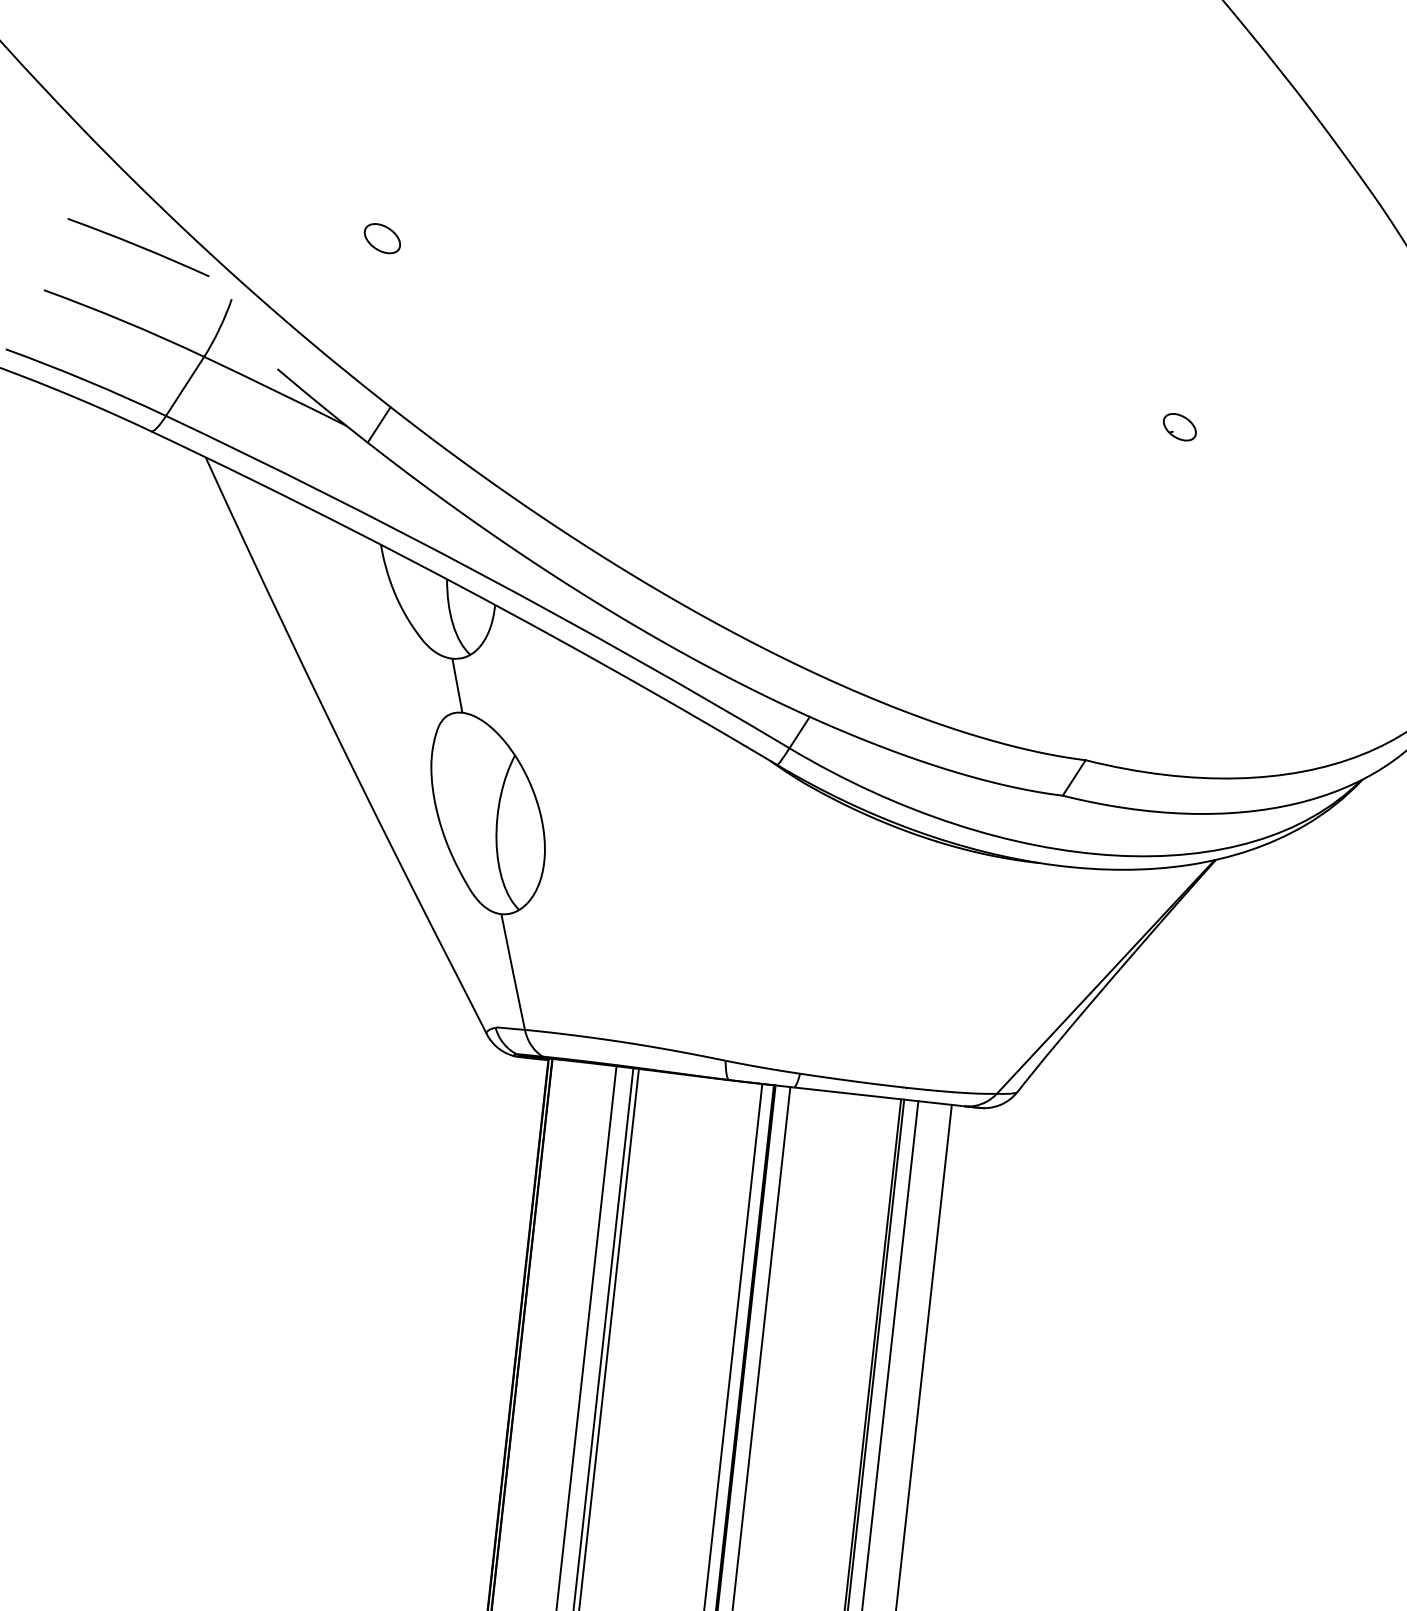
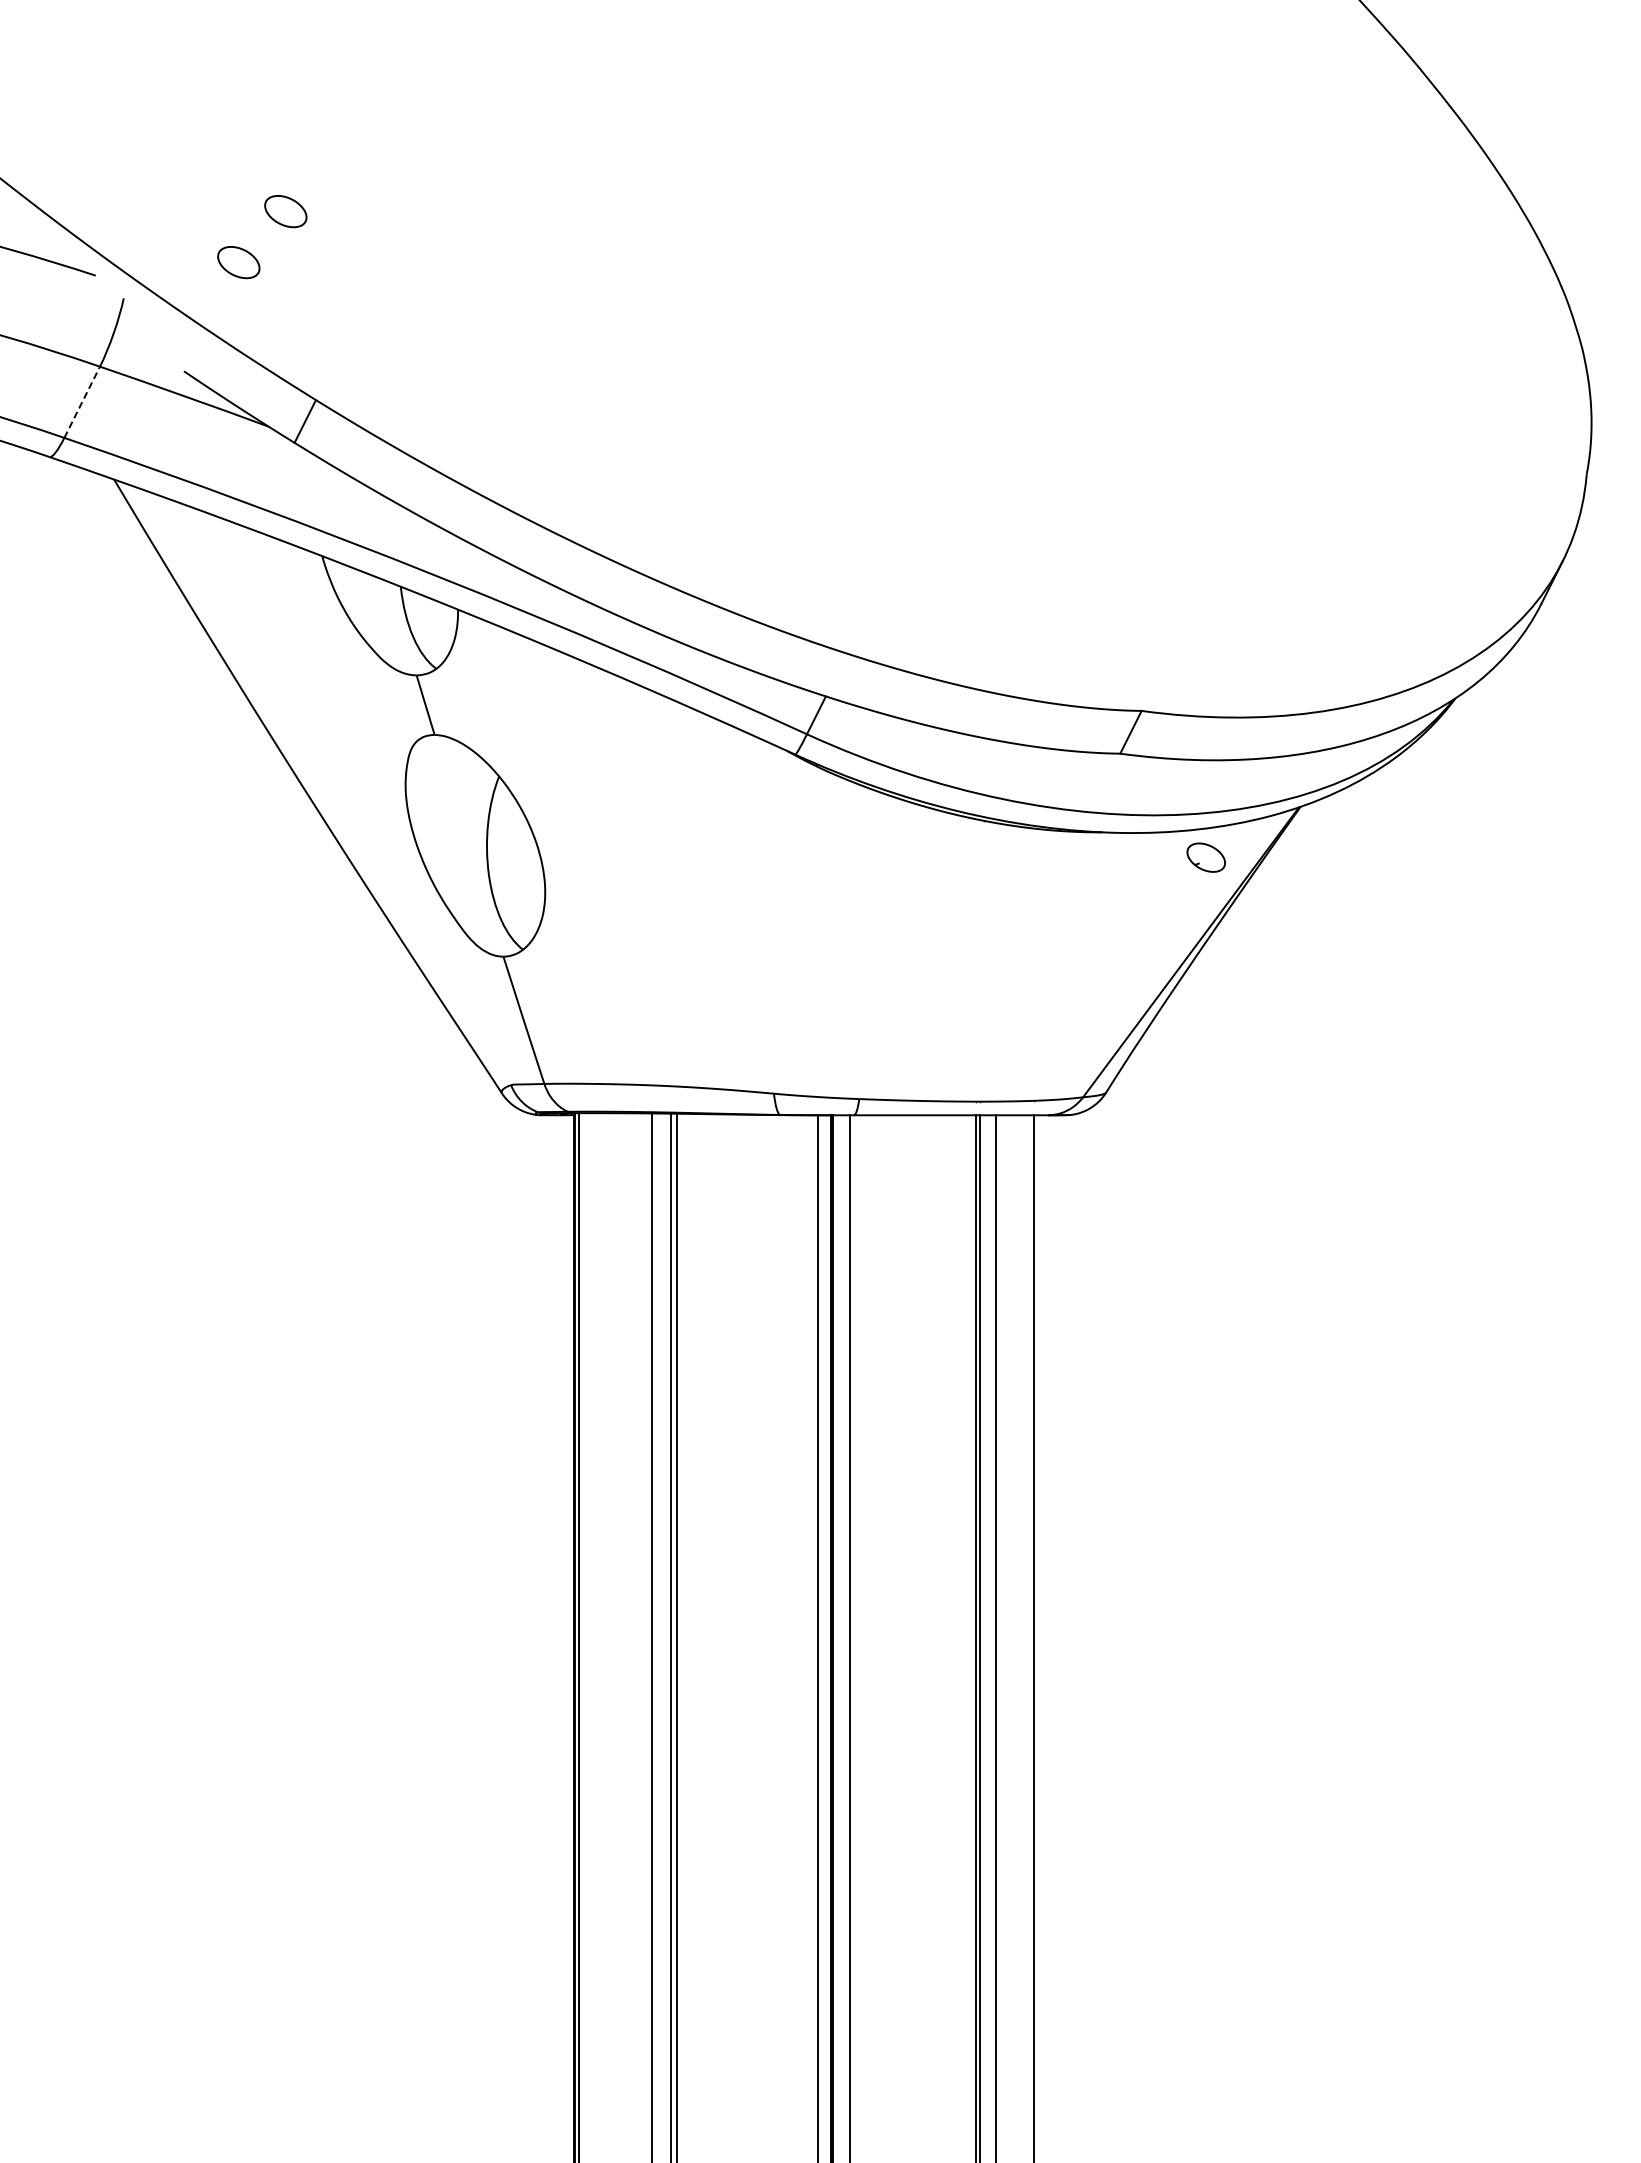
part: (335, 278) -> (238, 262), added
line: (185, 386) -> (82, 402), solid -> dashed
part: (1179, 427) -> (1205, 857), moved

